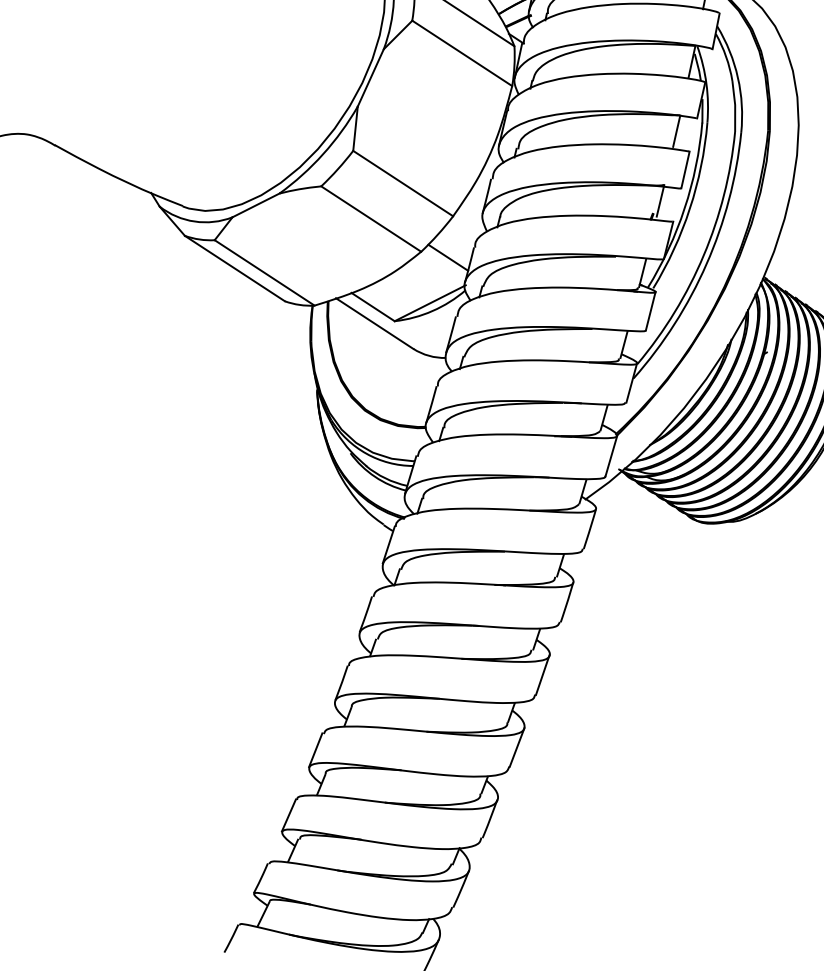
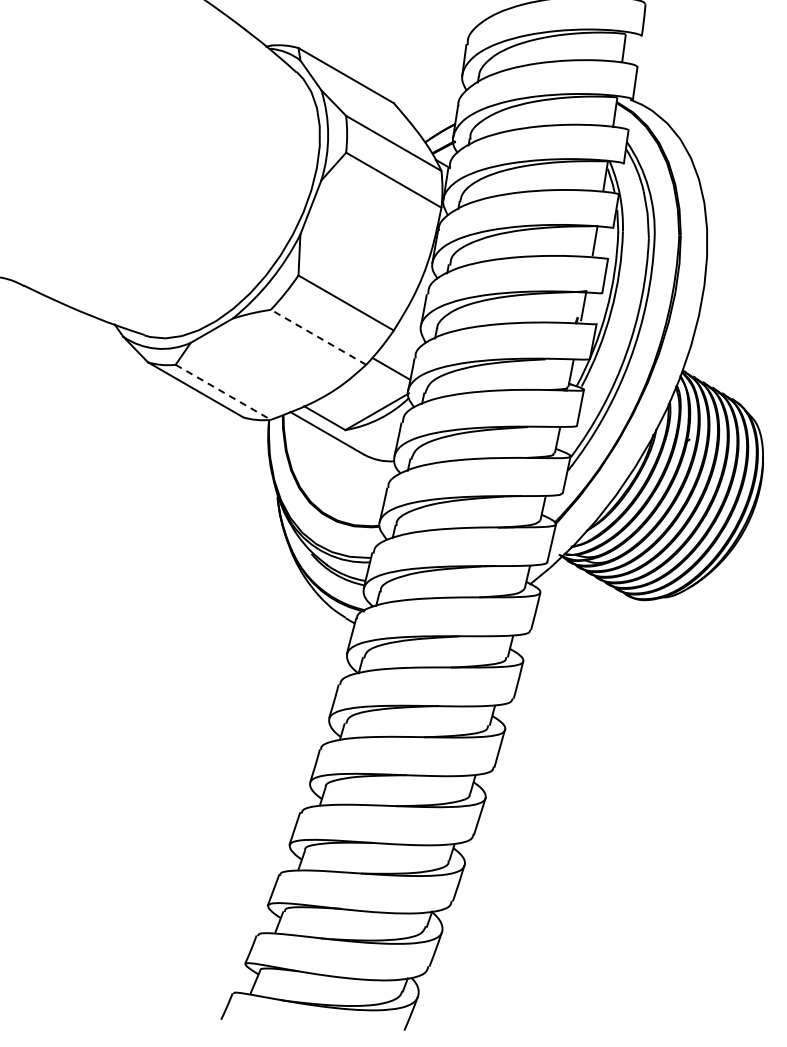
line: (371, 219) -> (318, 337), solid -> dashed
line: (264, 273) -> (223, 392), solid -> dashed

